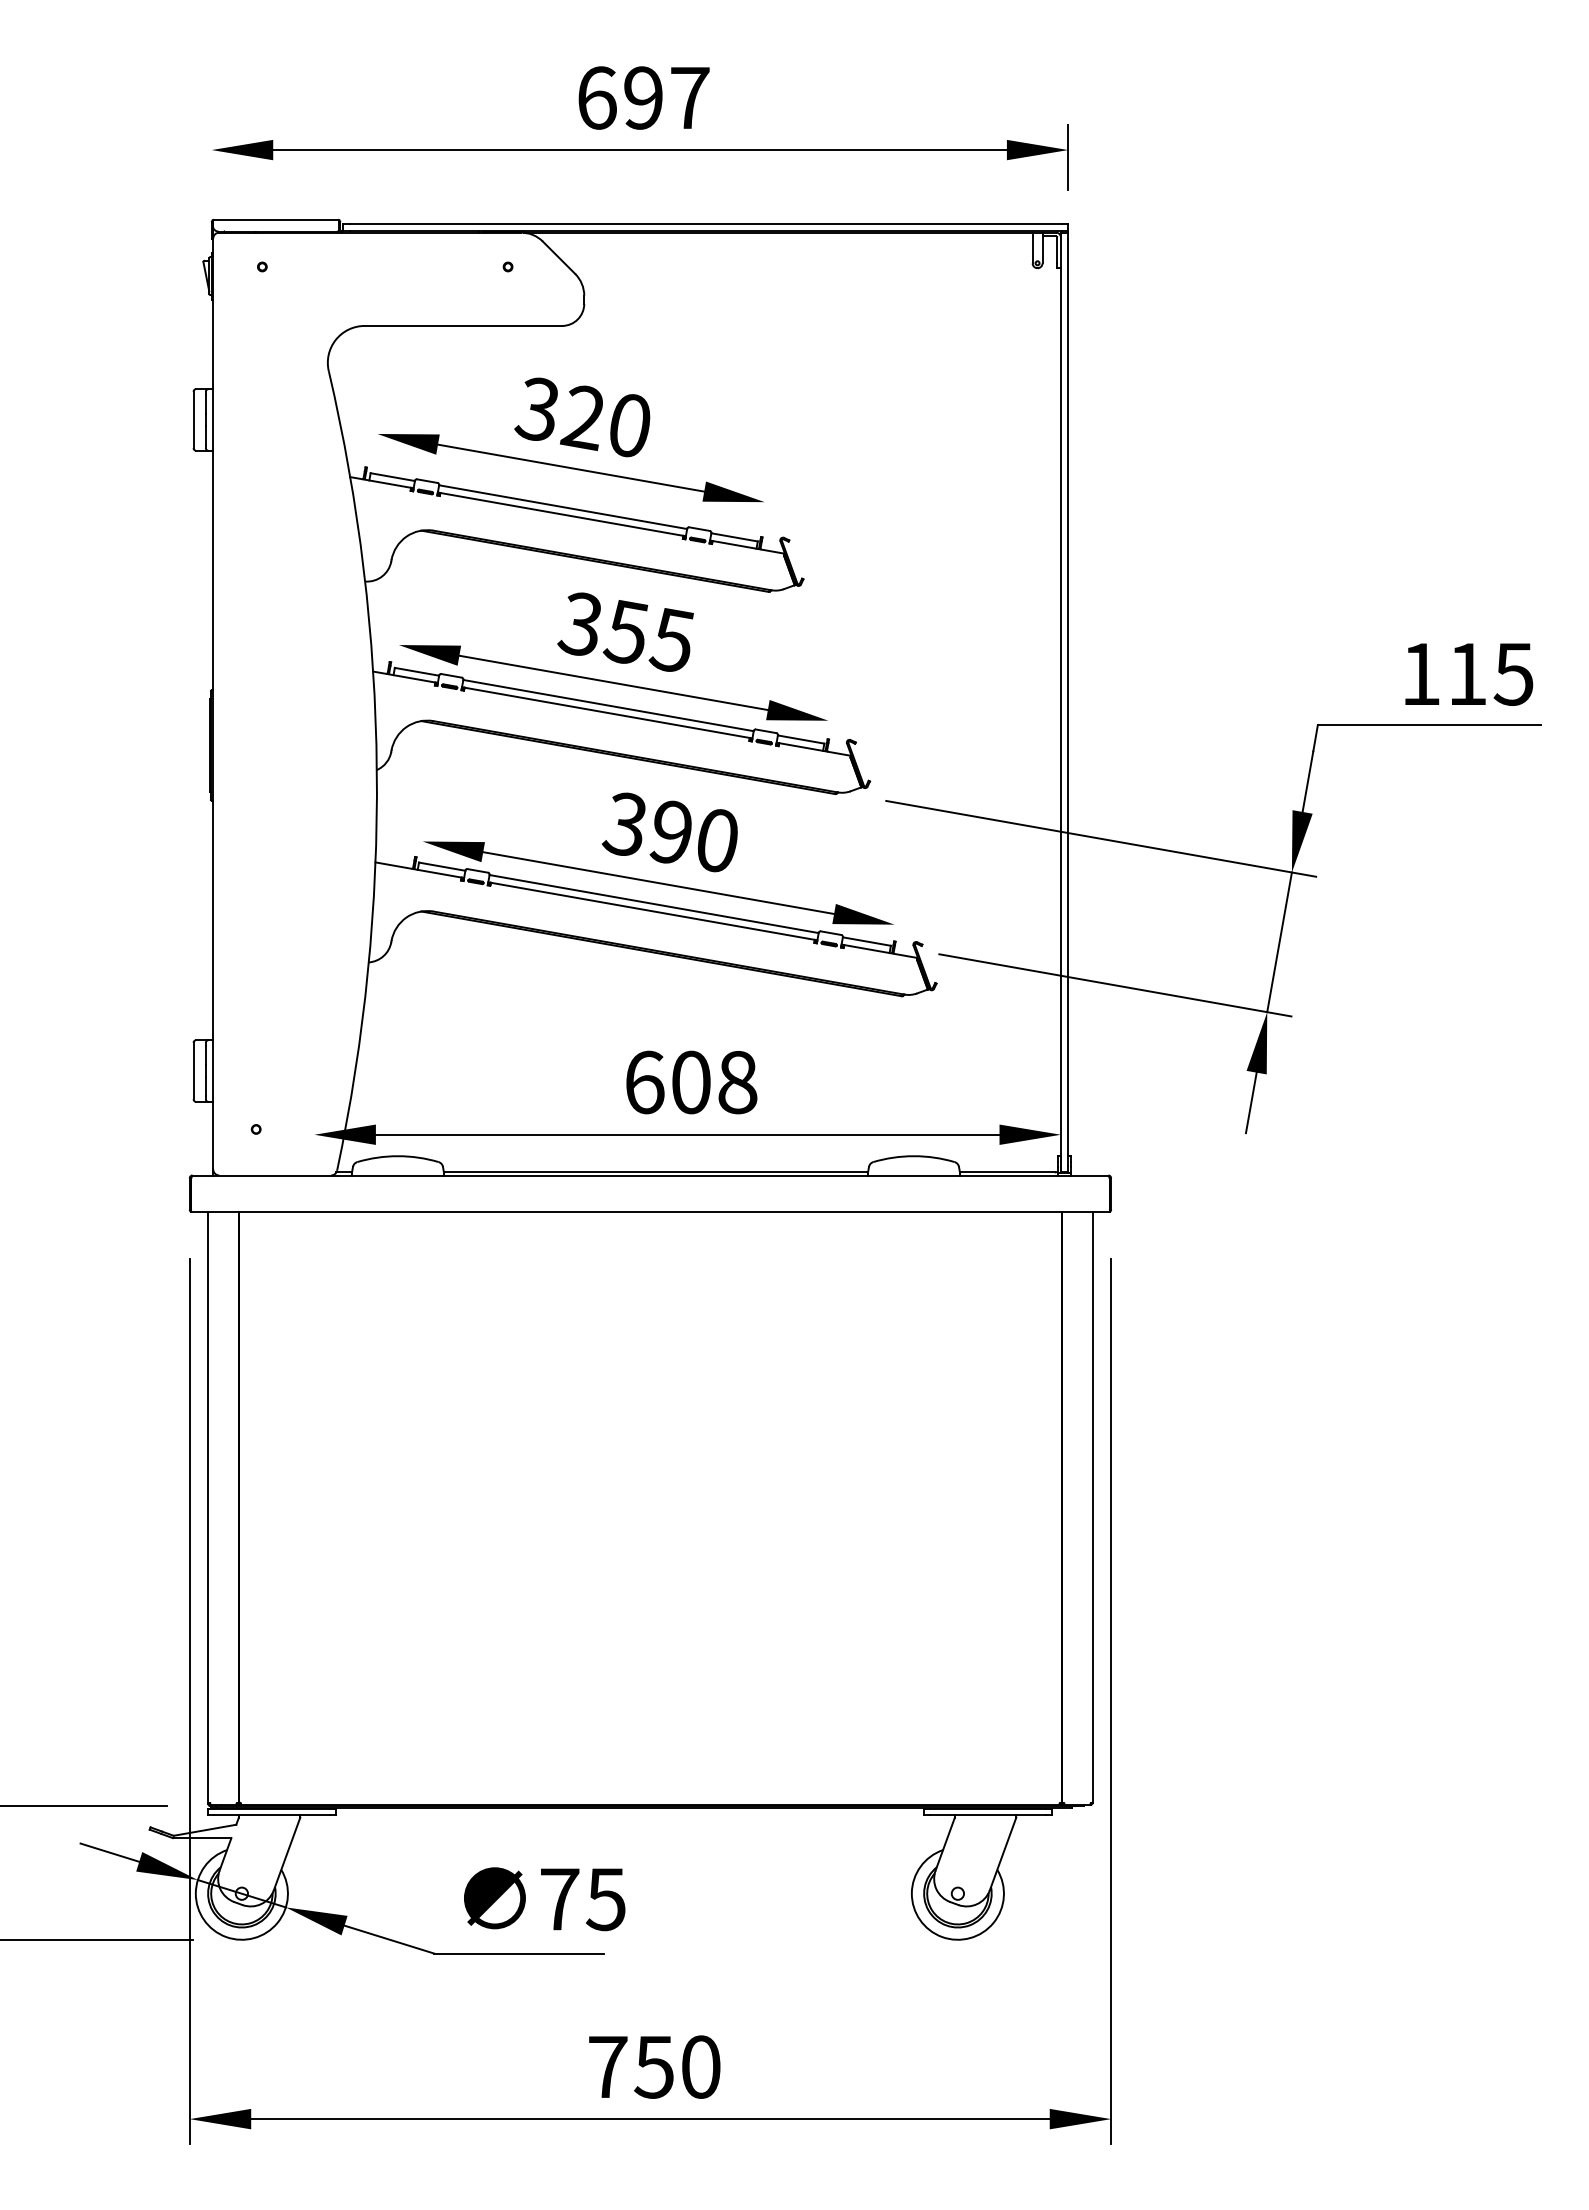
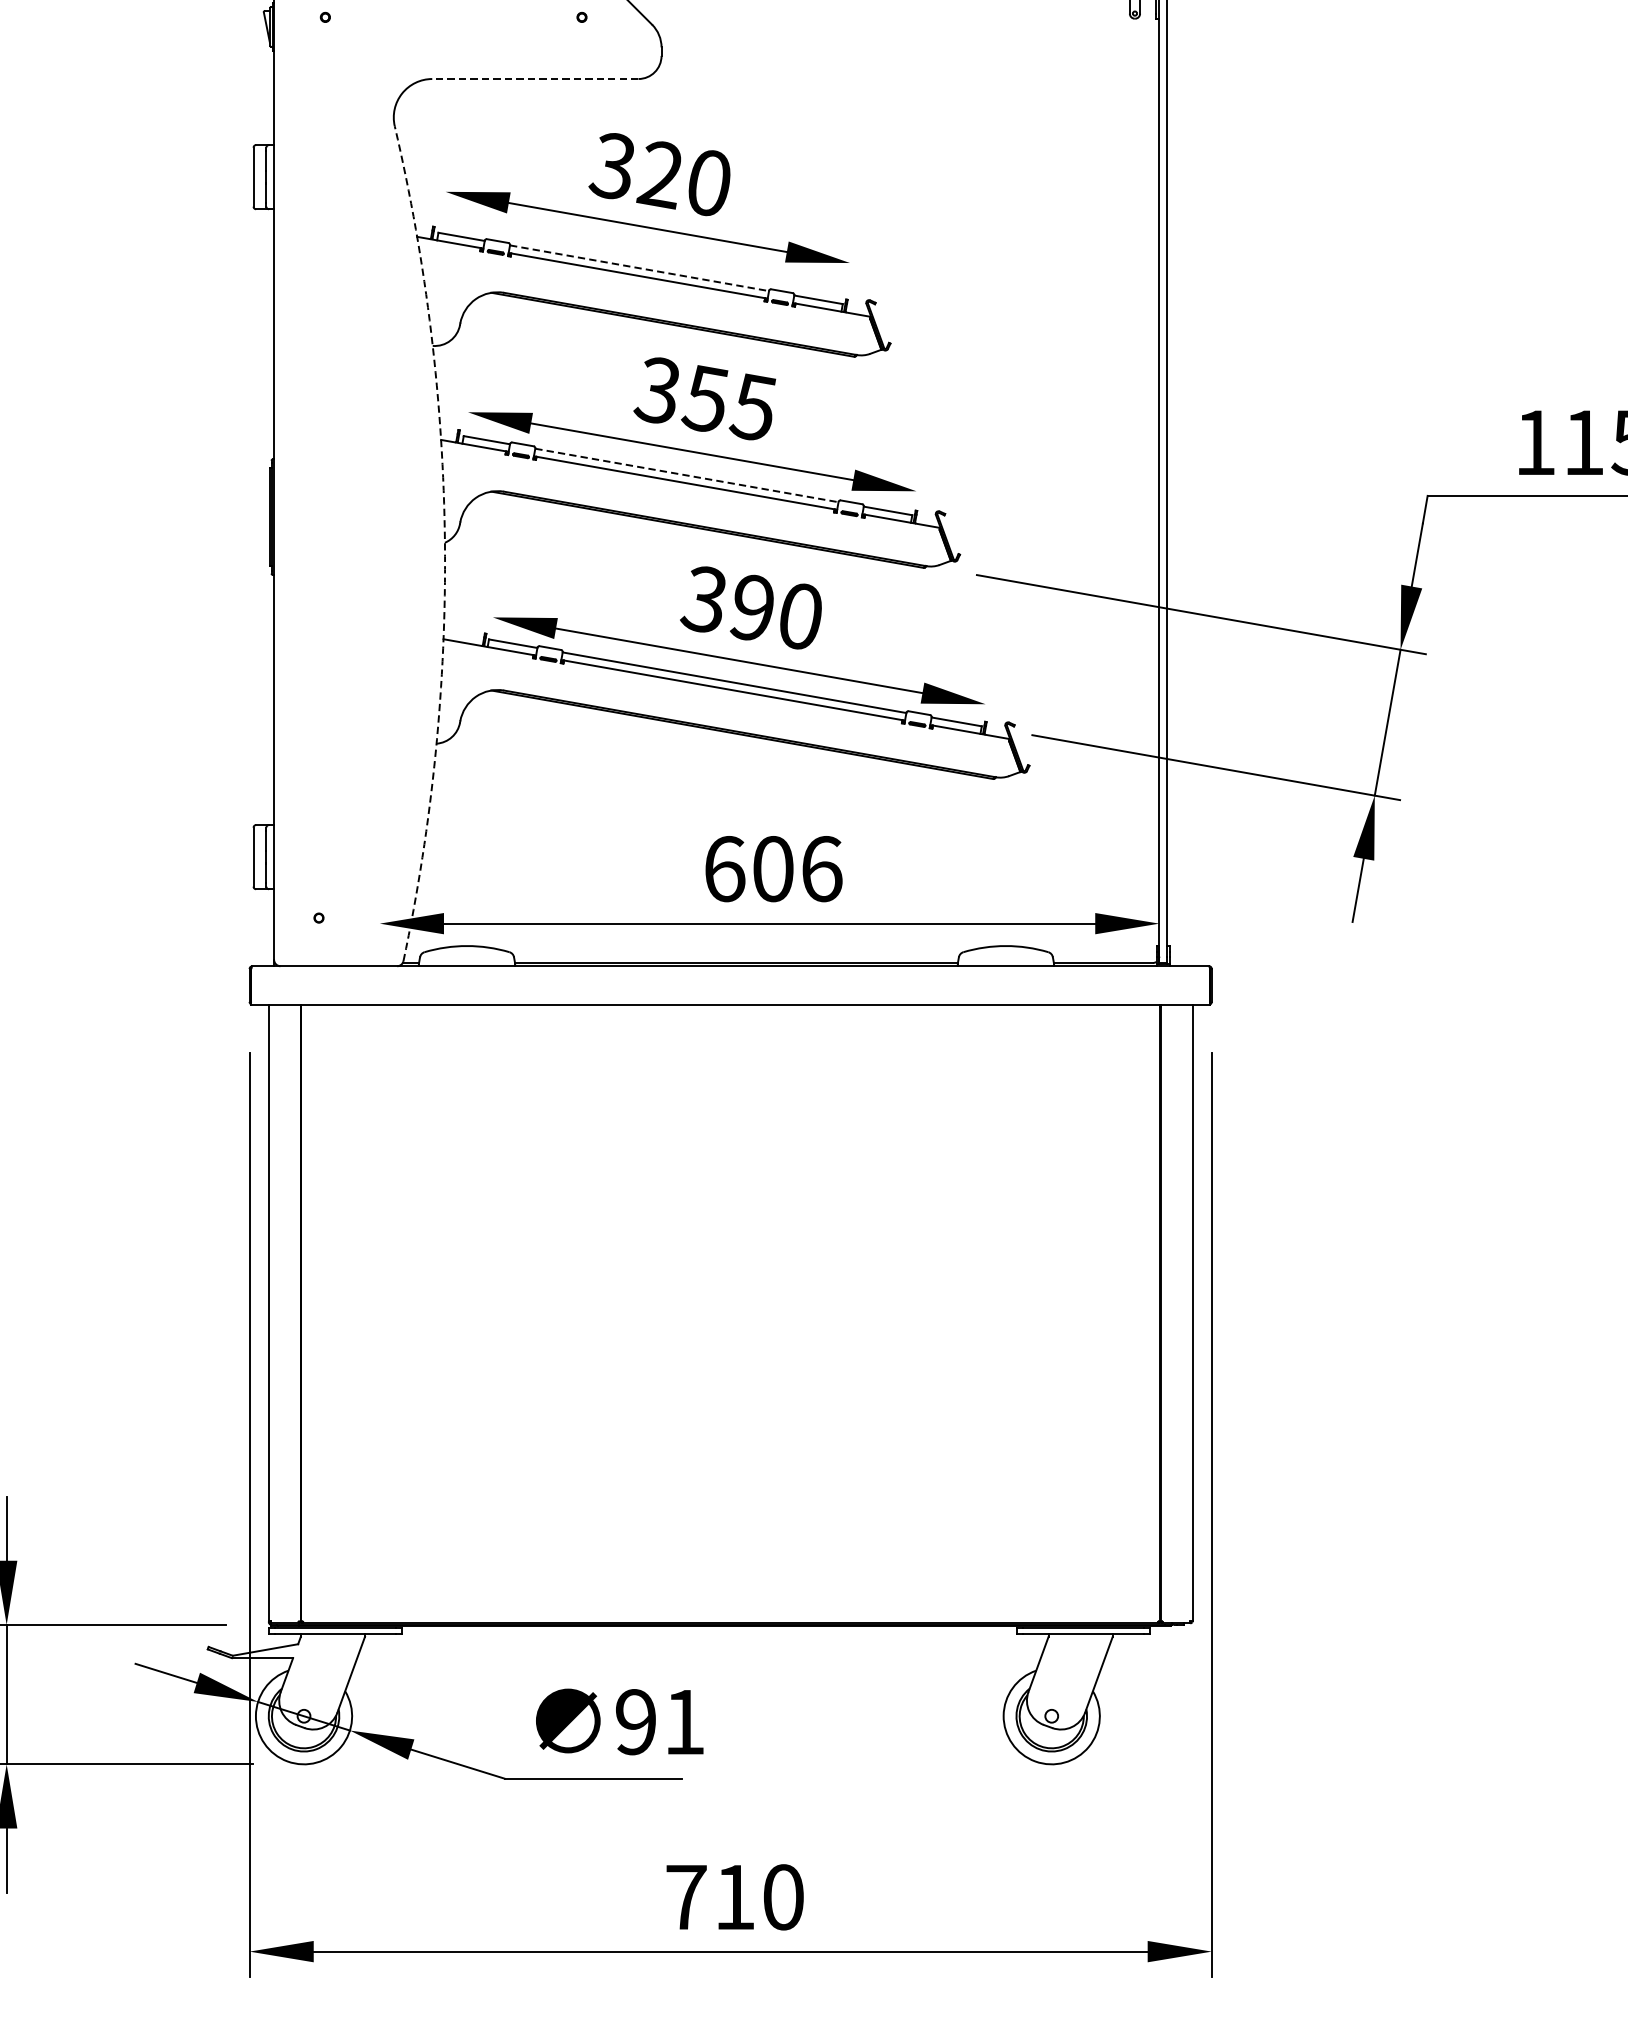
line: (463, 325) -> (535, 78), solid -> dashed
line: (563, 507) -> (639, 268), solid -> dashed
line: (609, 705) -> (687, 475), solid -> dashed
arc: (376, 770) -> (444, 543), solid -> dashed
text: (737, 1082) -> (821, 869), 608 -> 606
text: (582, 1899) -> (659, 1722), 75 -> 91
text: (653, 2067) -> (733, 1897), 750 -> 710

